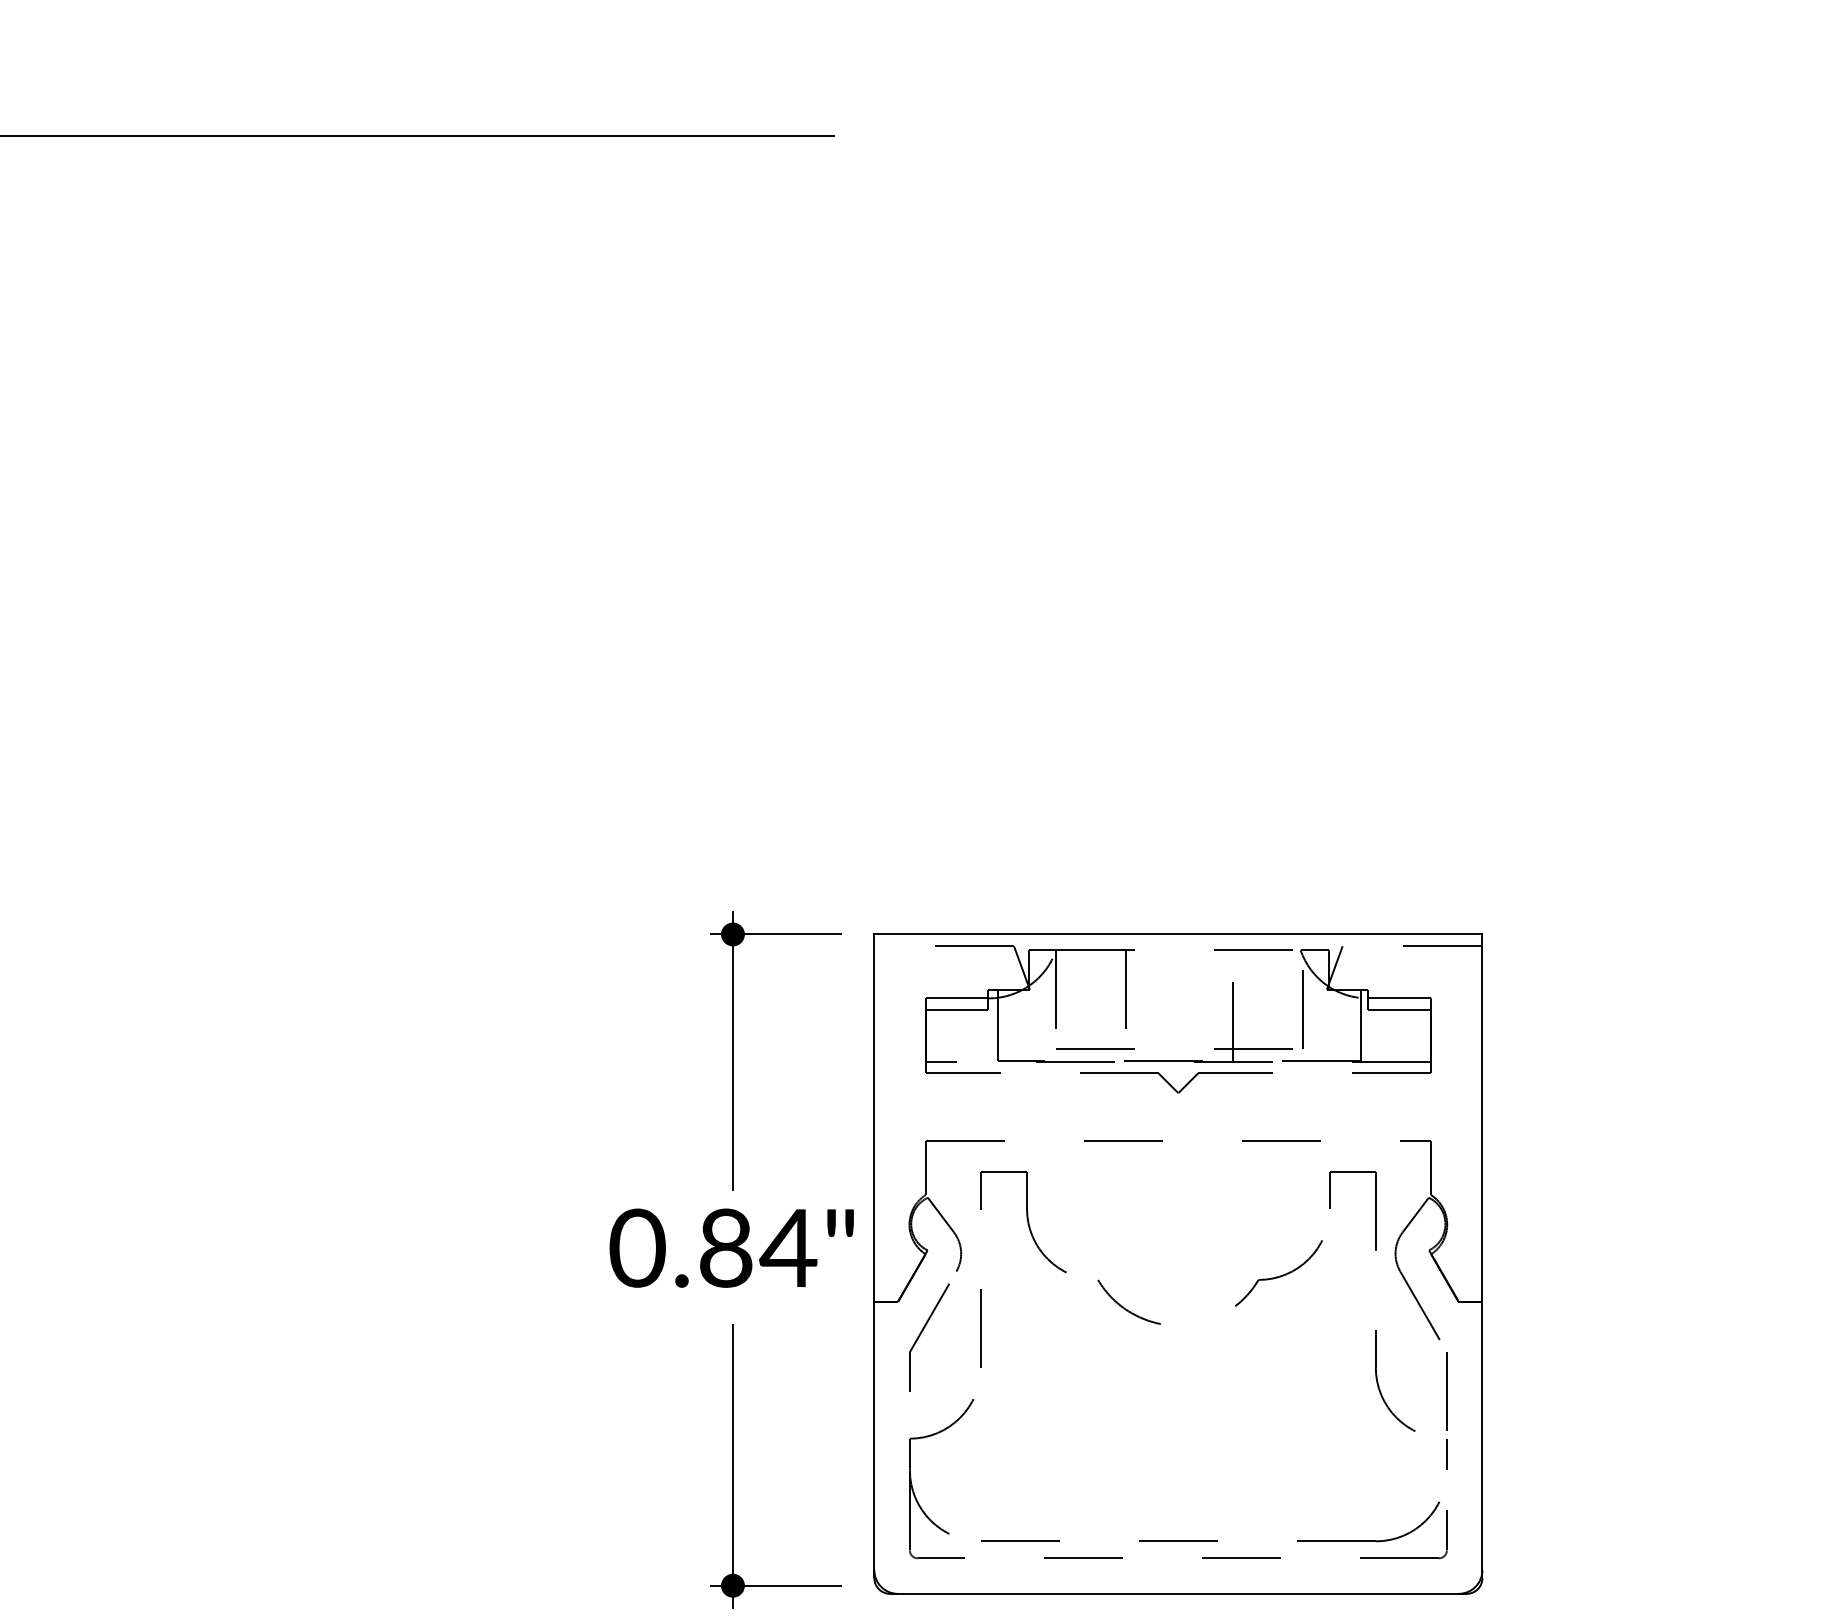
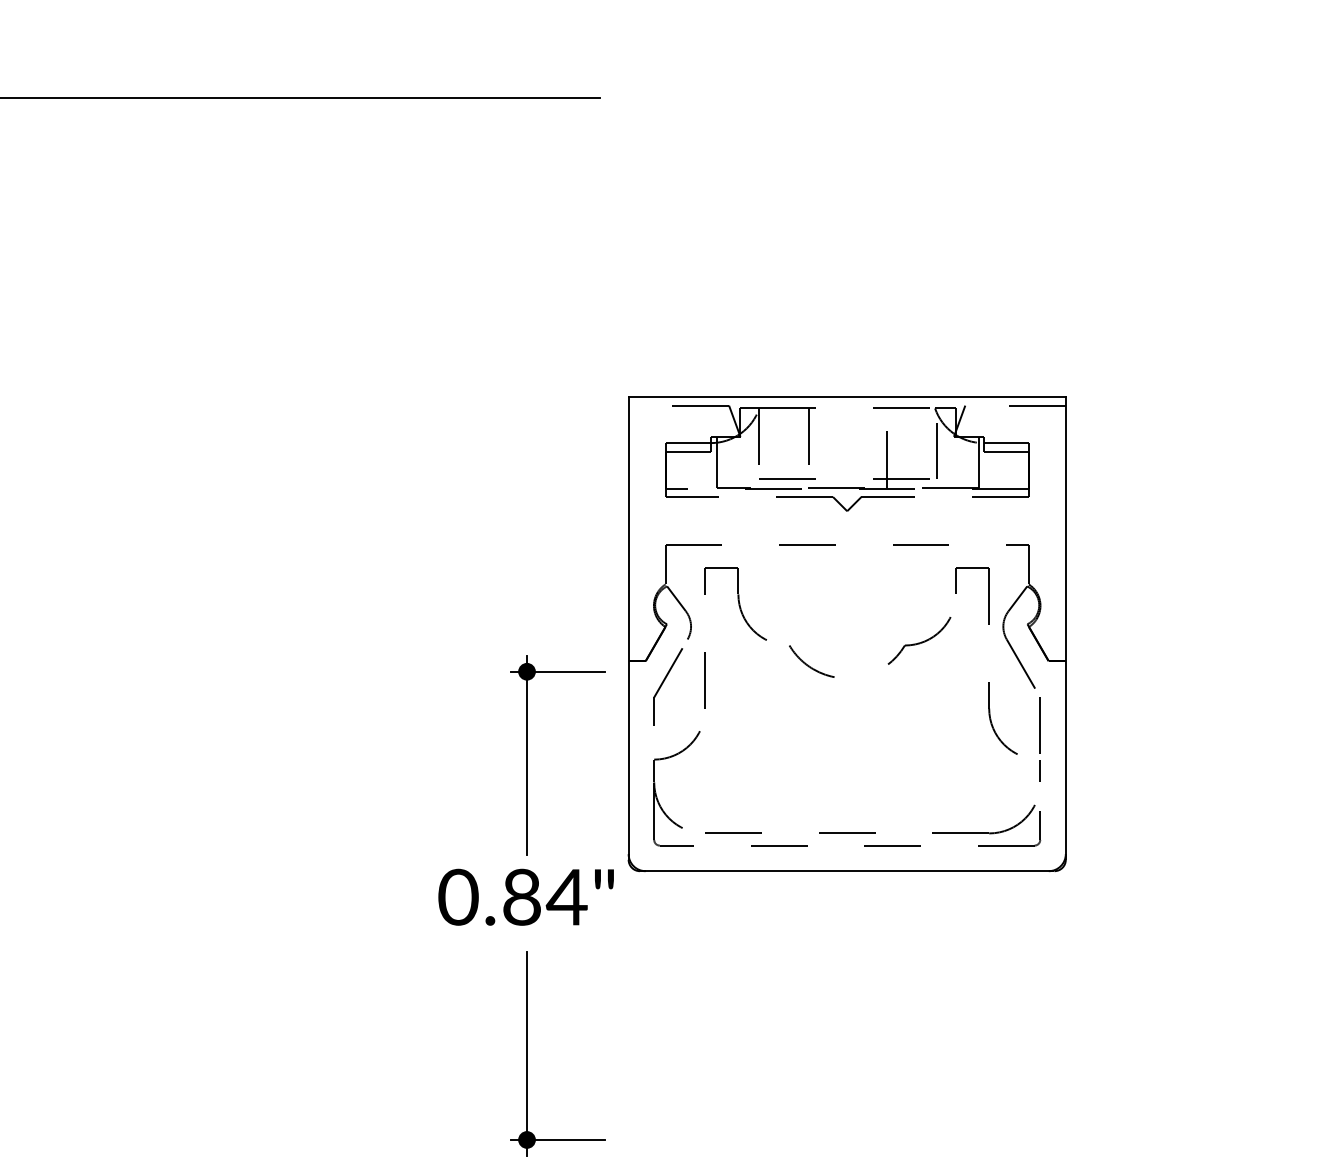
part: (1178, 1263) -> (847, 633), moved

